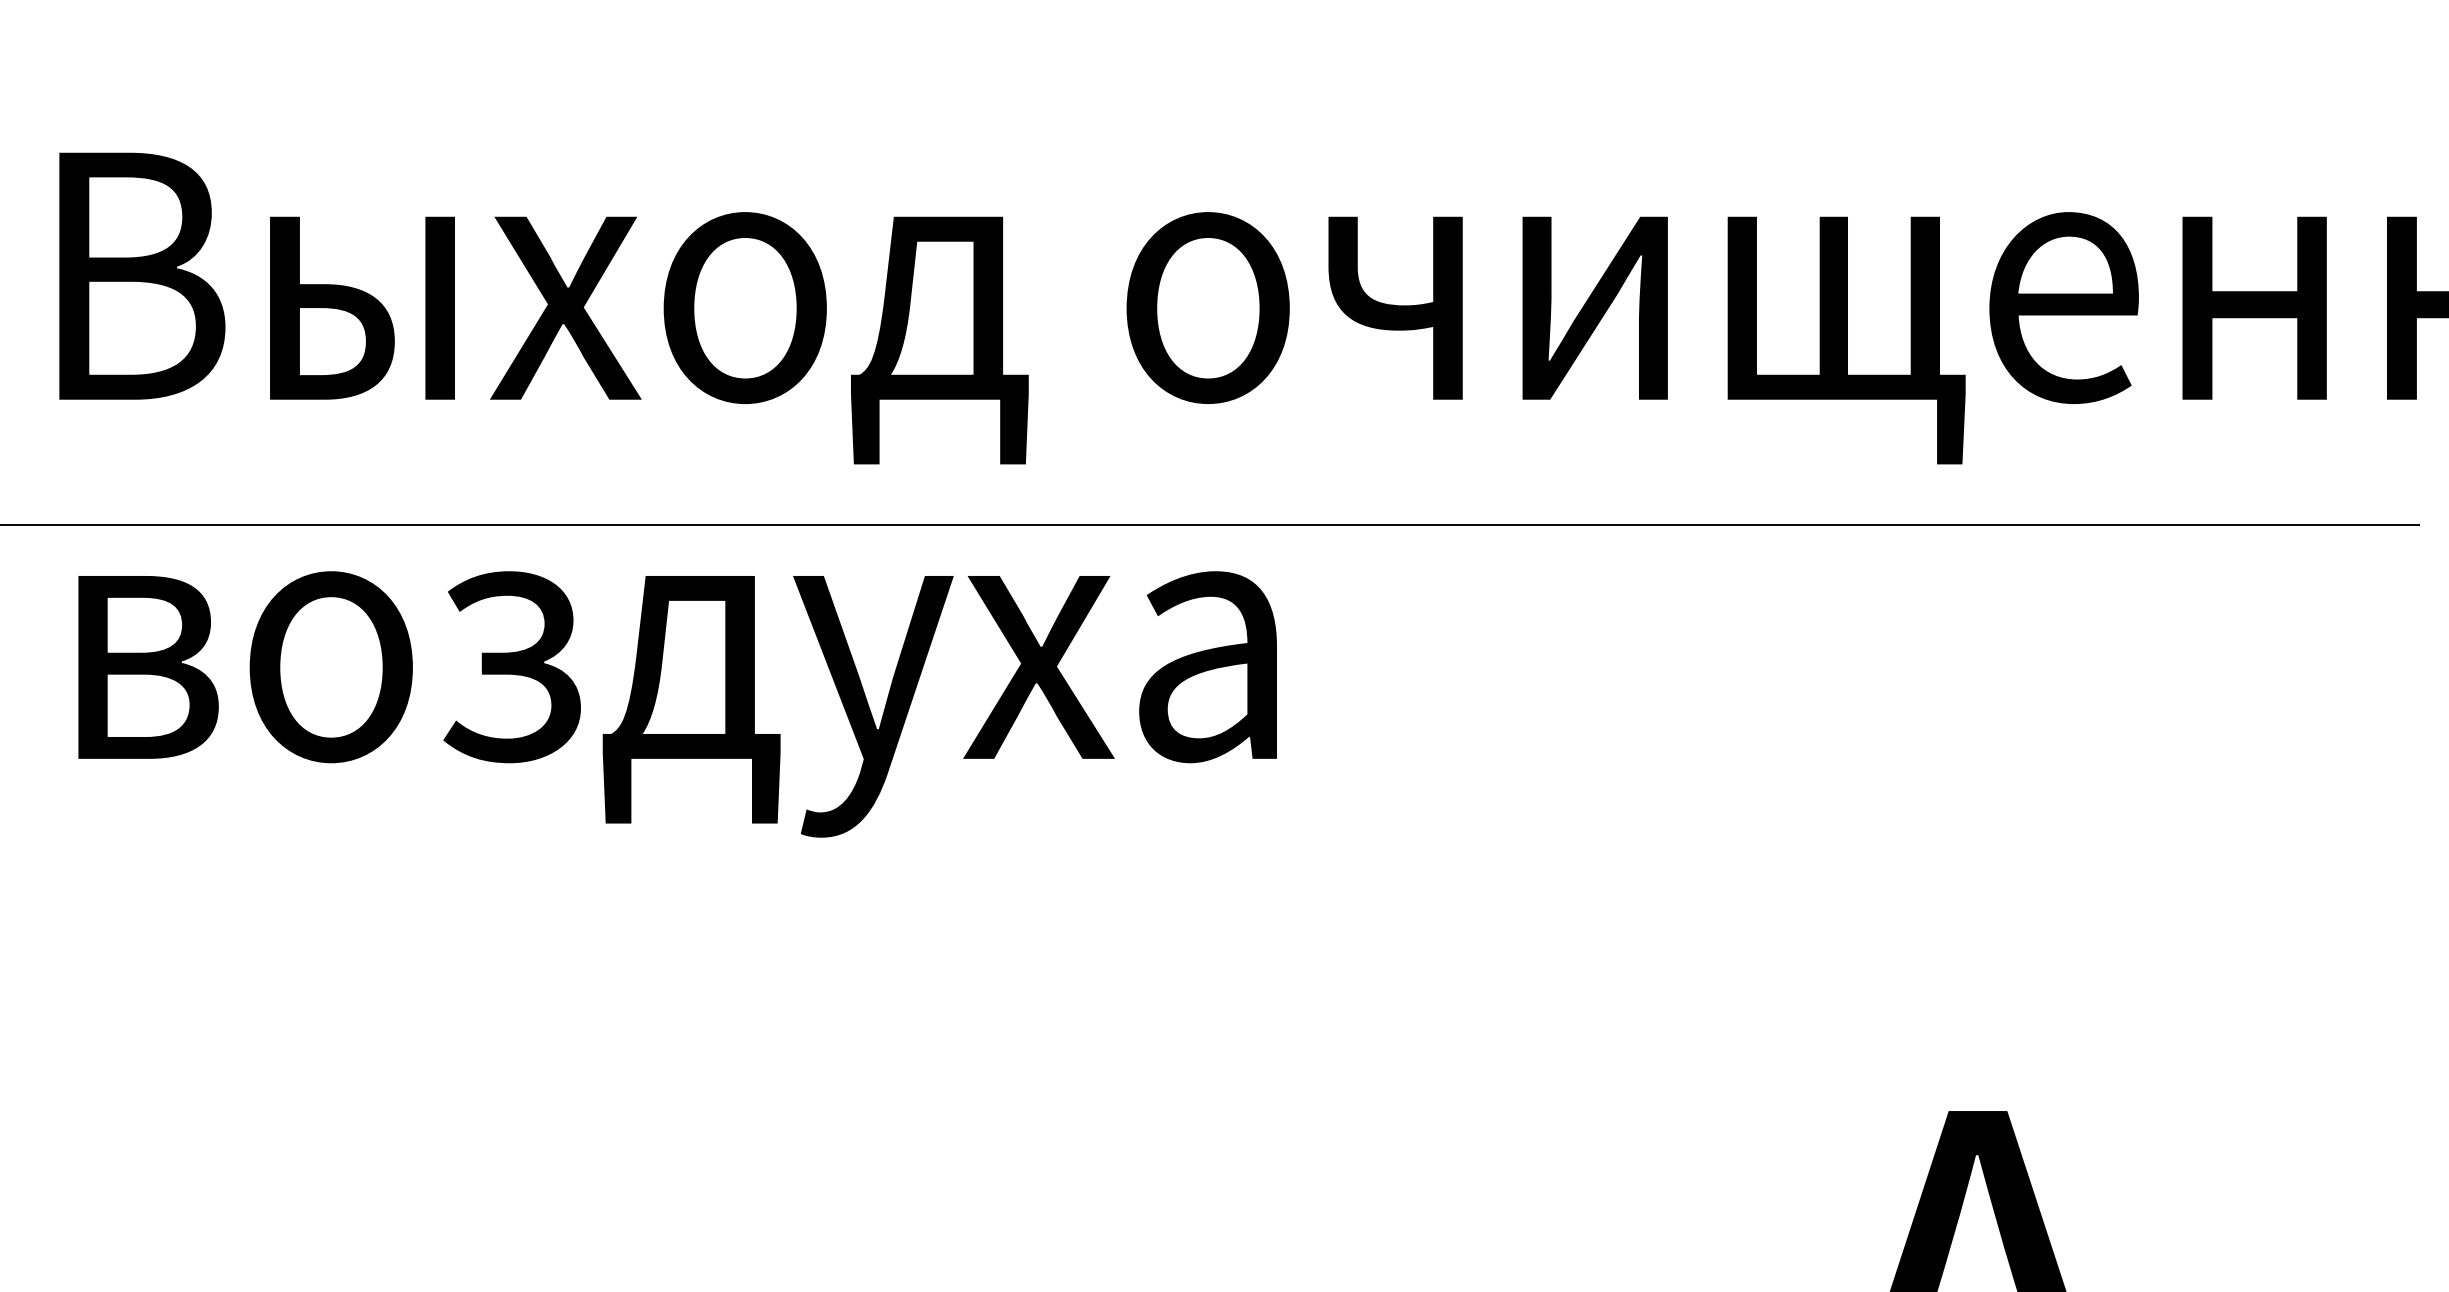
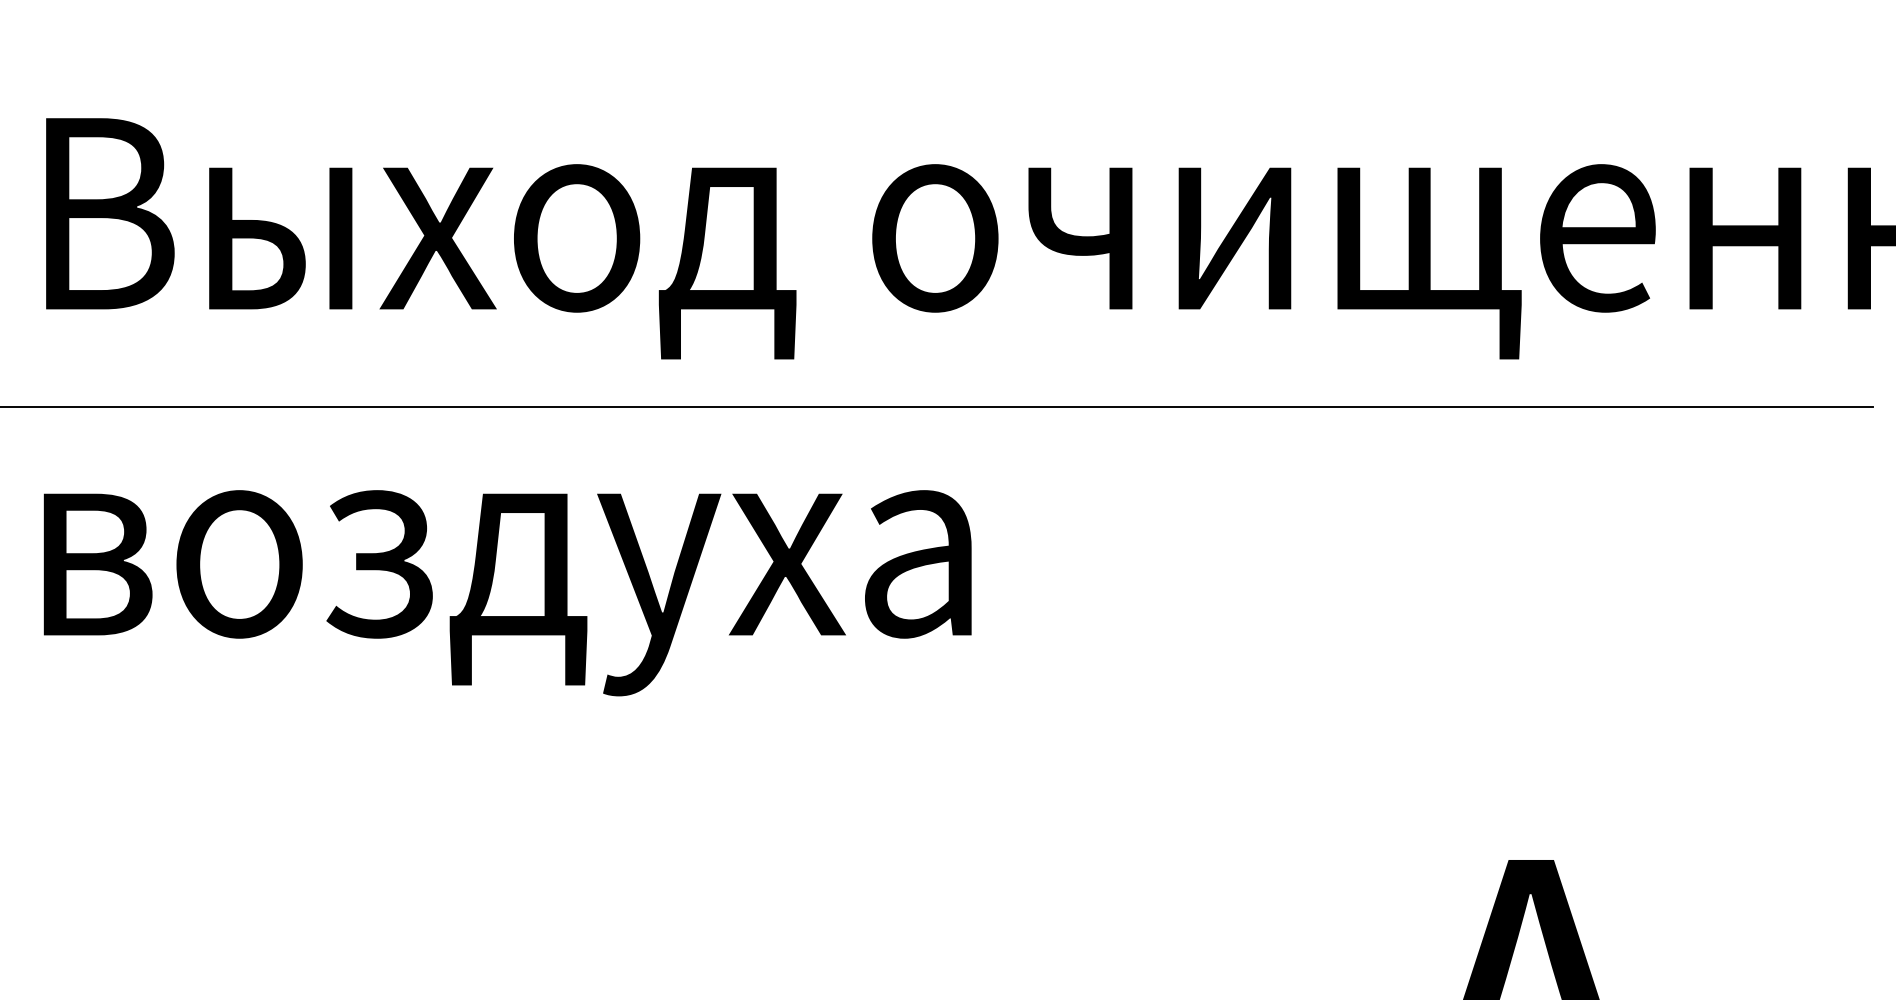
text: (677, 704) -> (507, 593), moved

